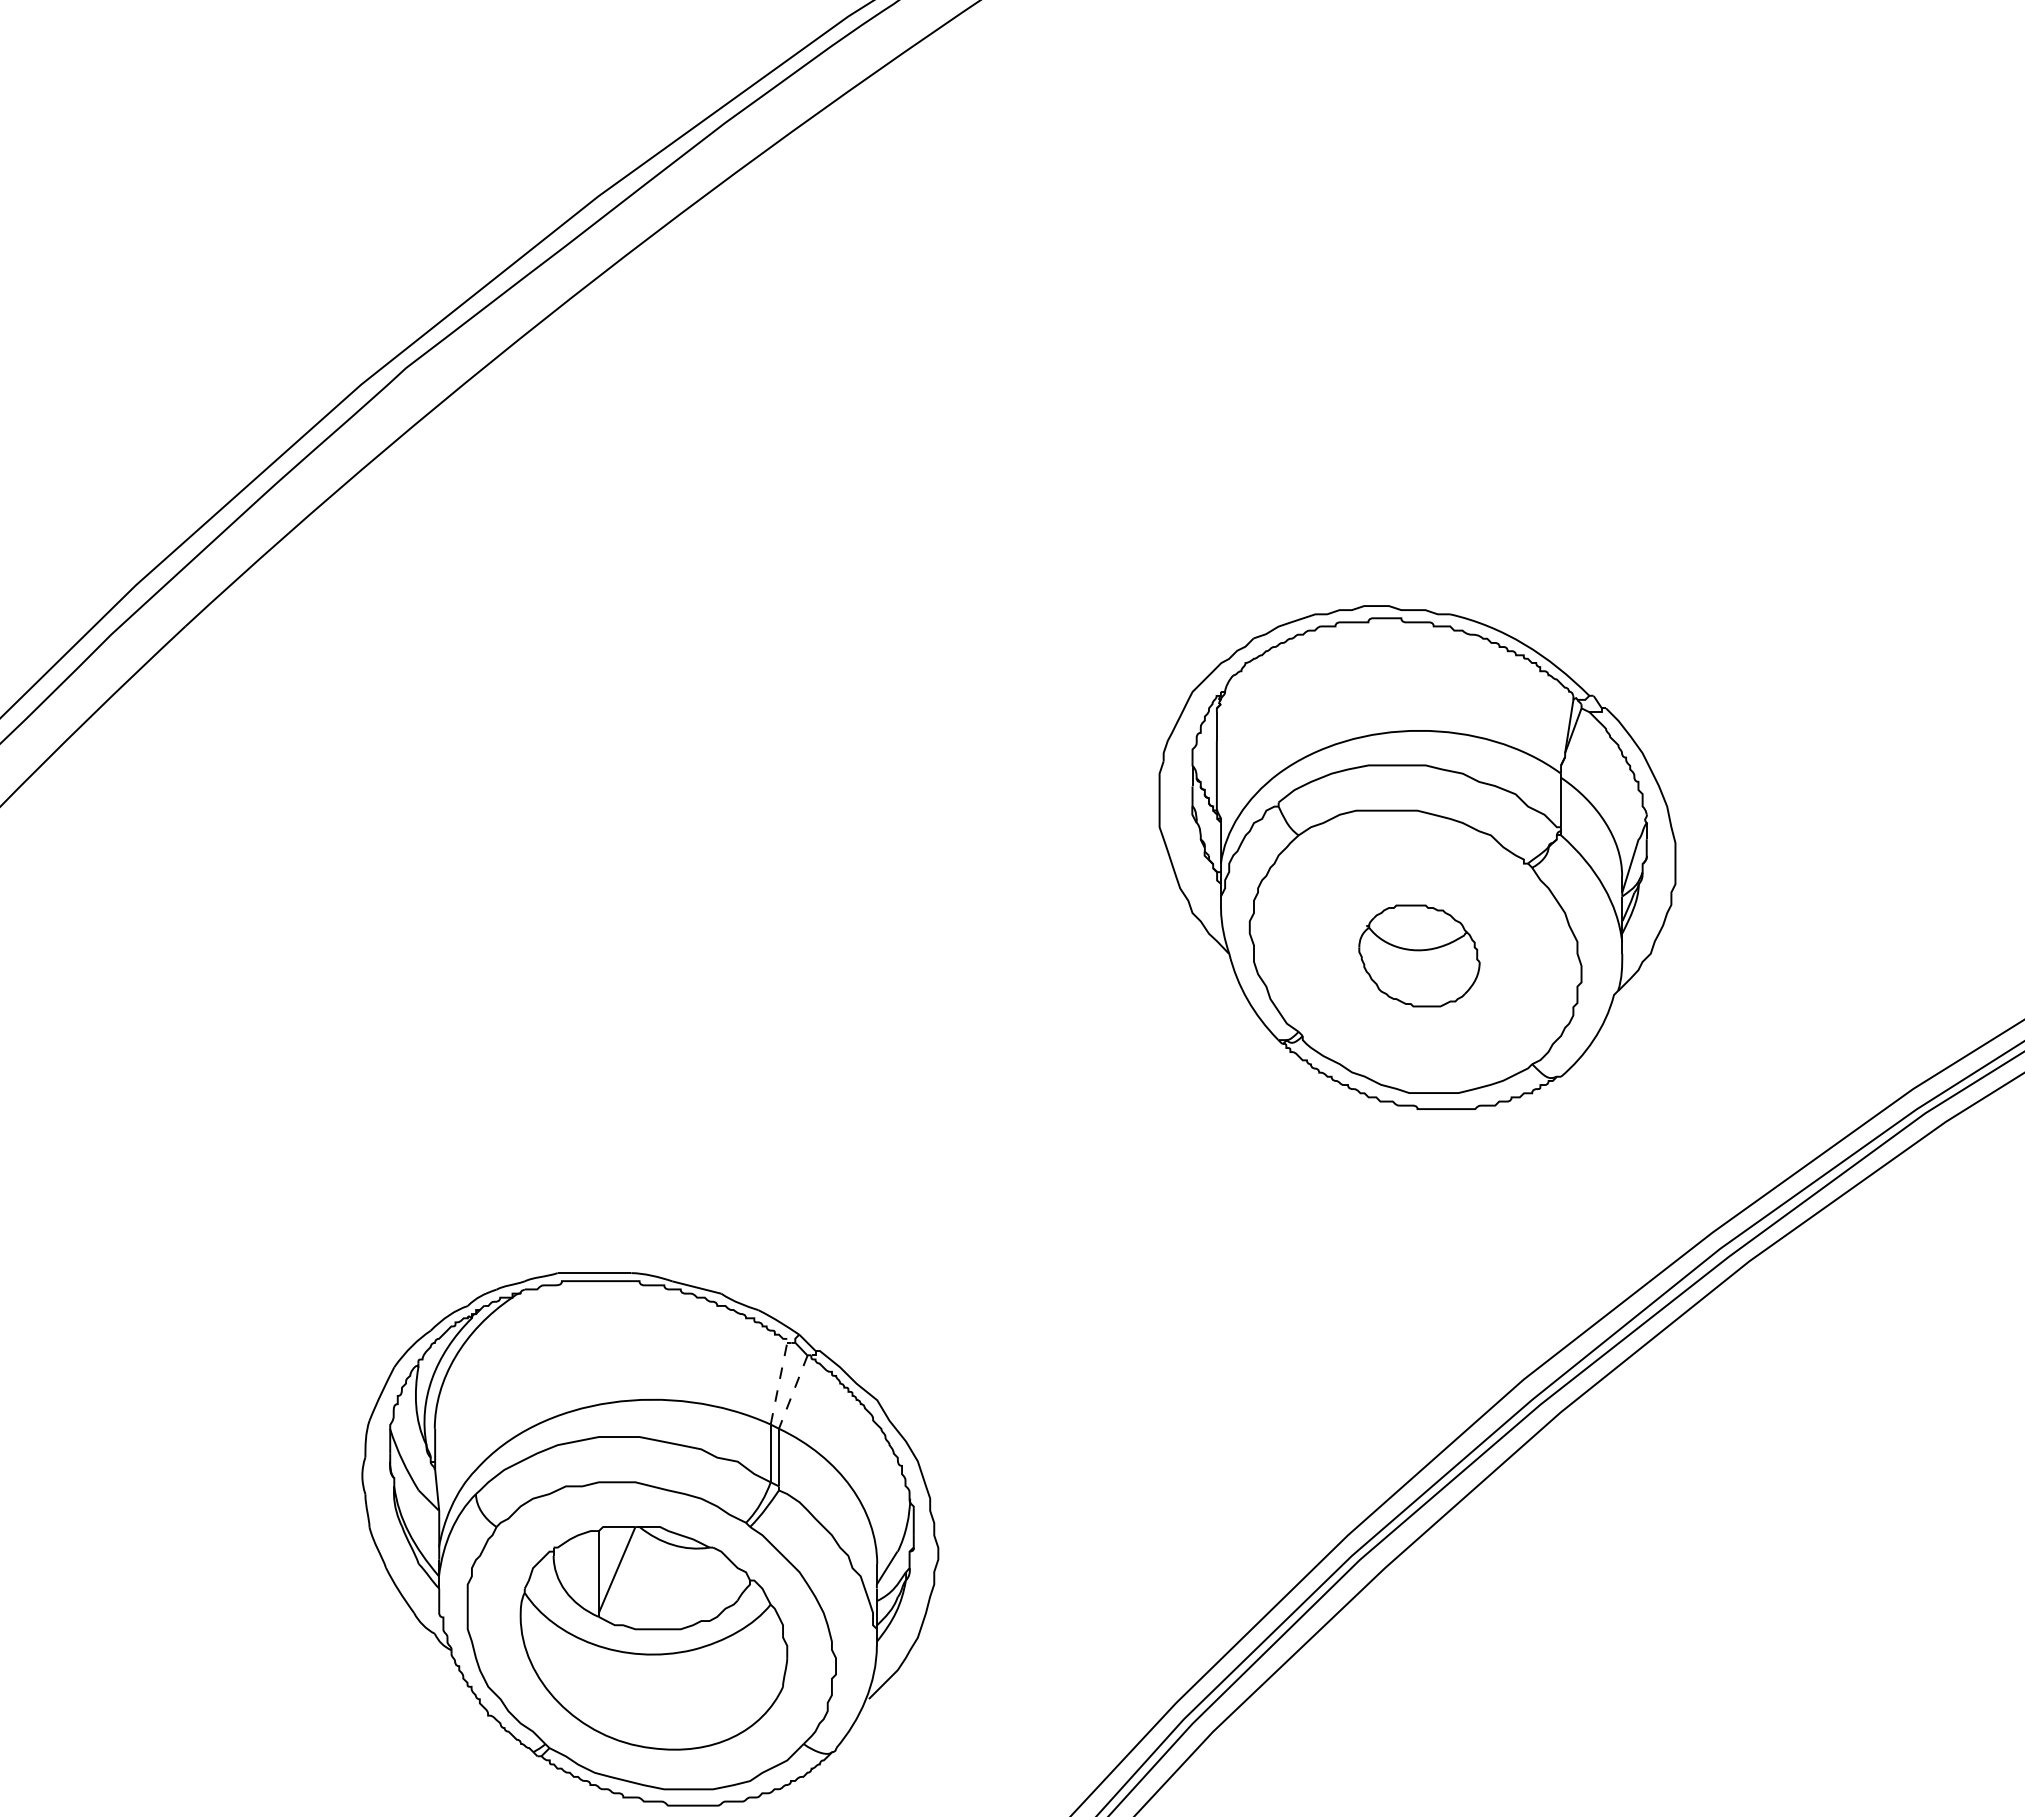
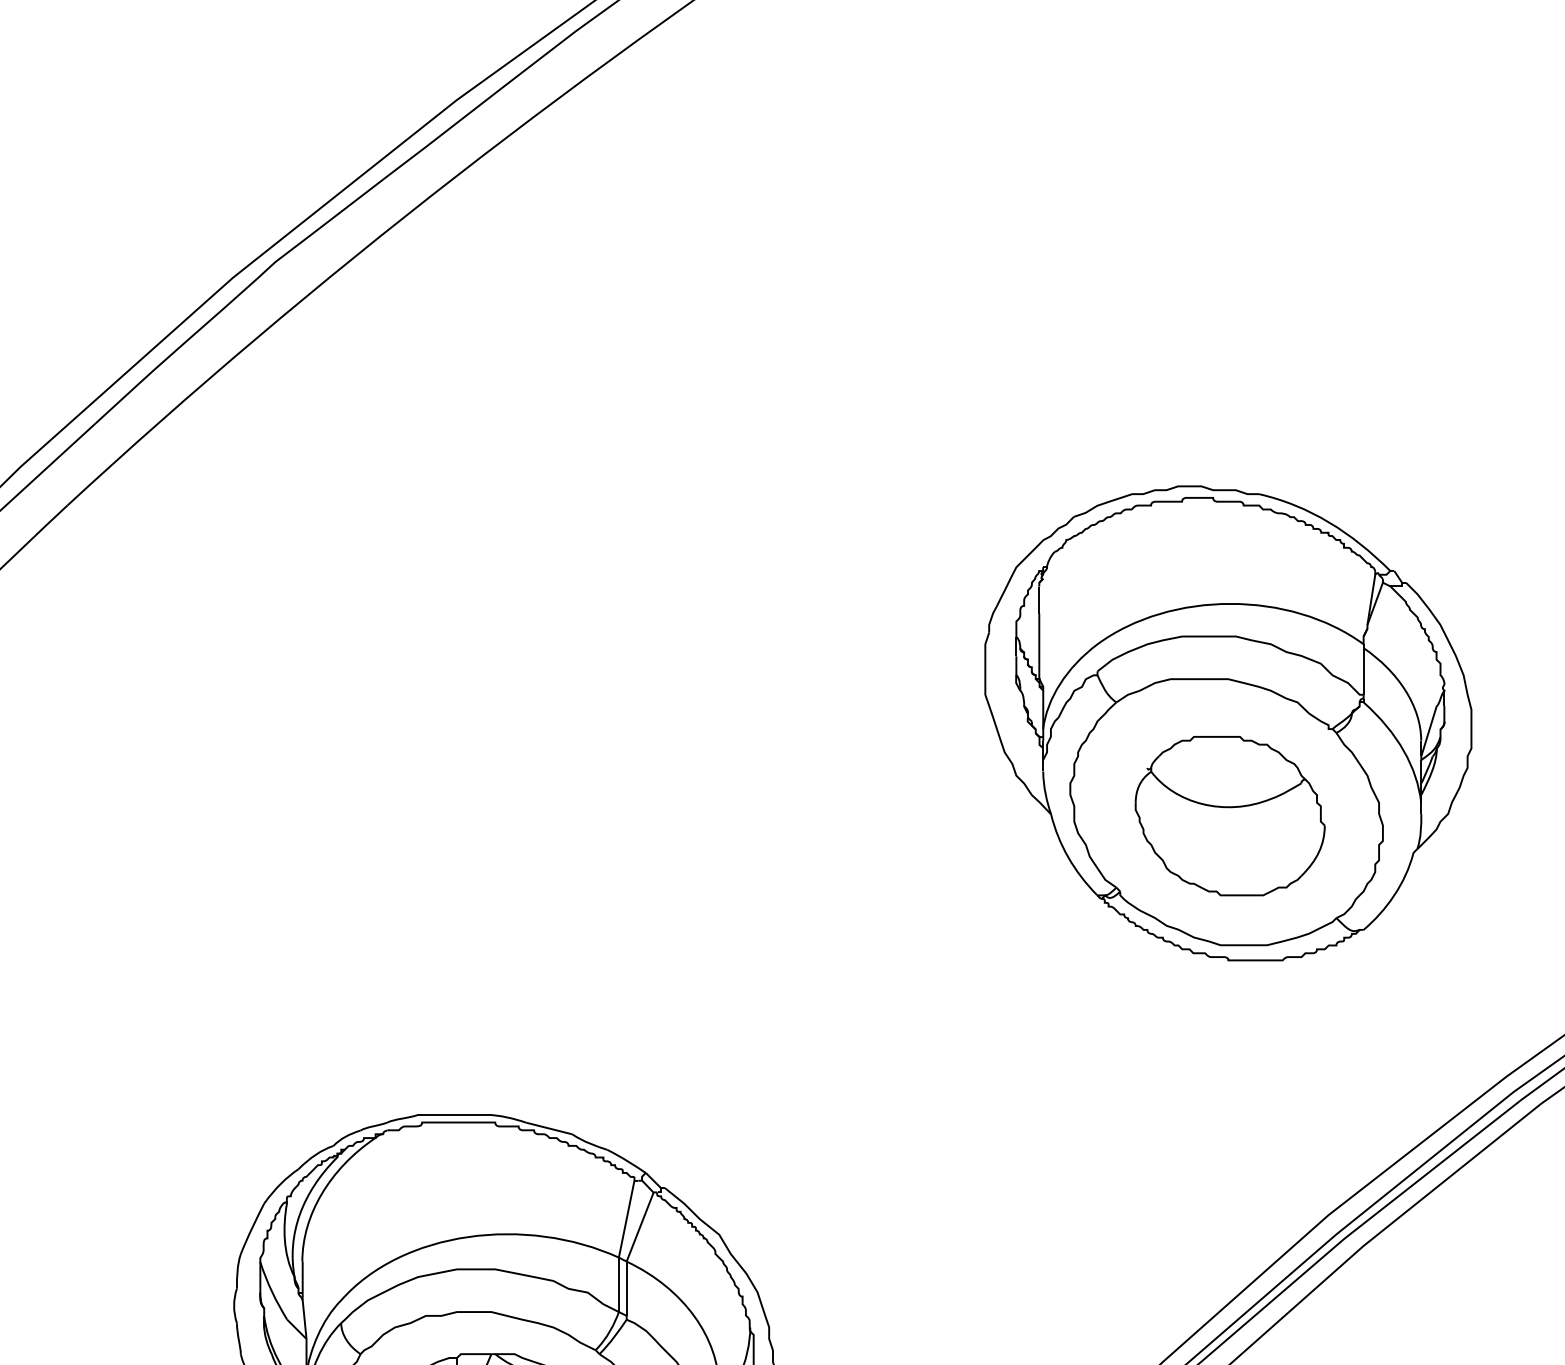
part: (1419, 955) -> (1230, 815), size x1.67
line: (779, 1380) -> (627, 1216), dashed -> solid
line: (793, 1392) -> (640, 1227), dashed -> solid

